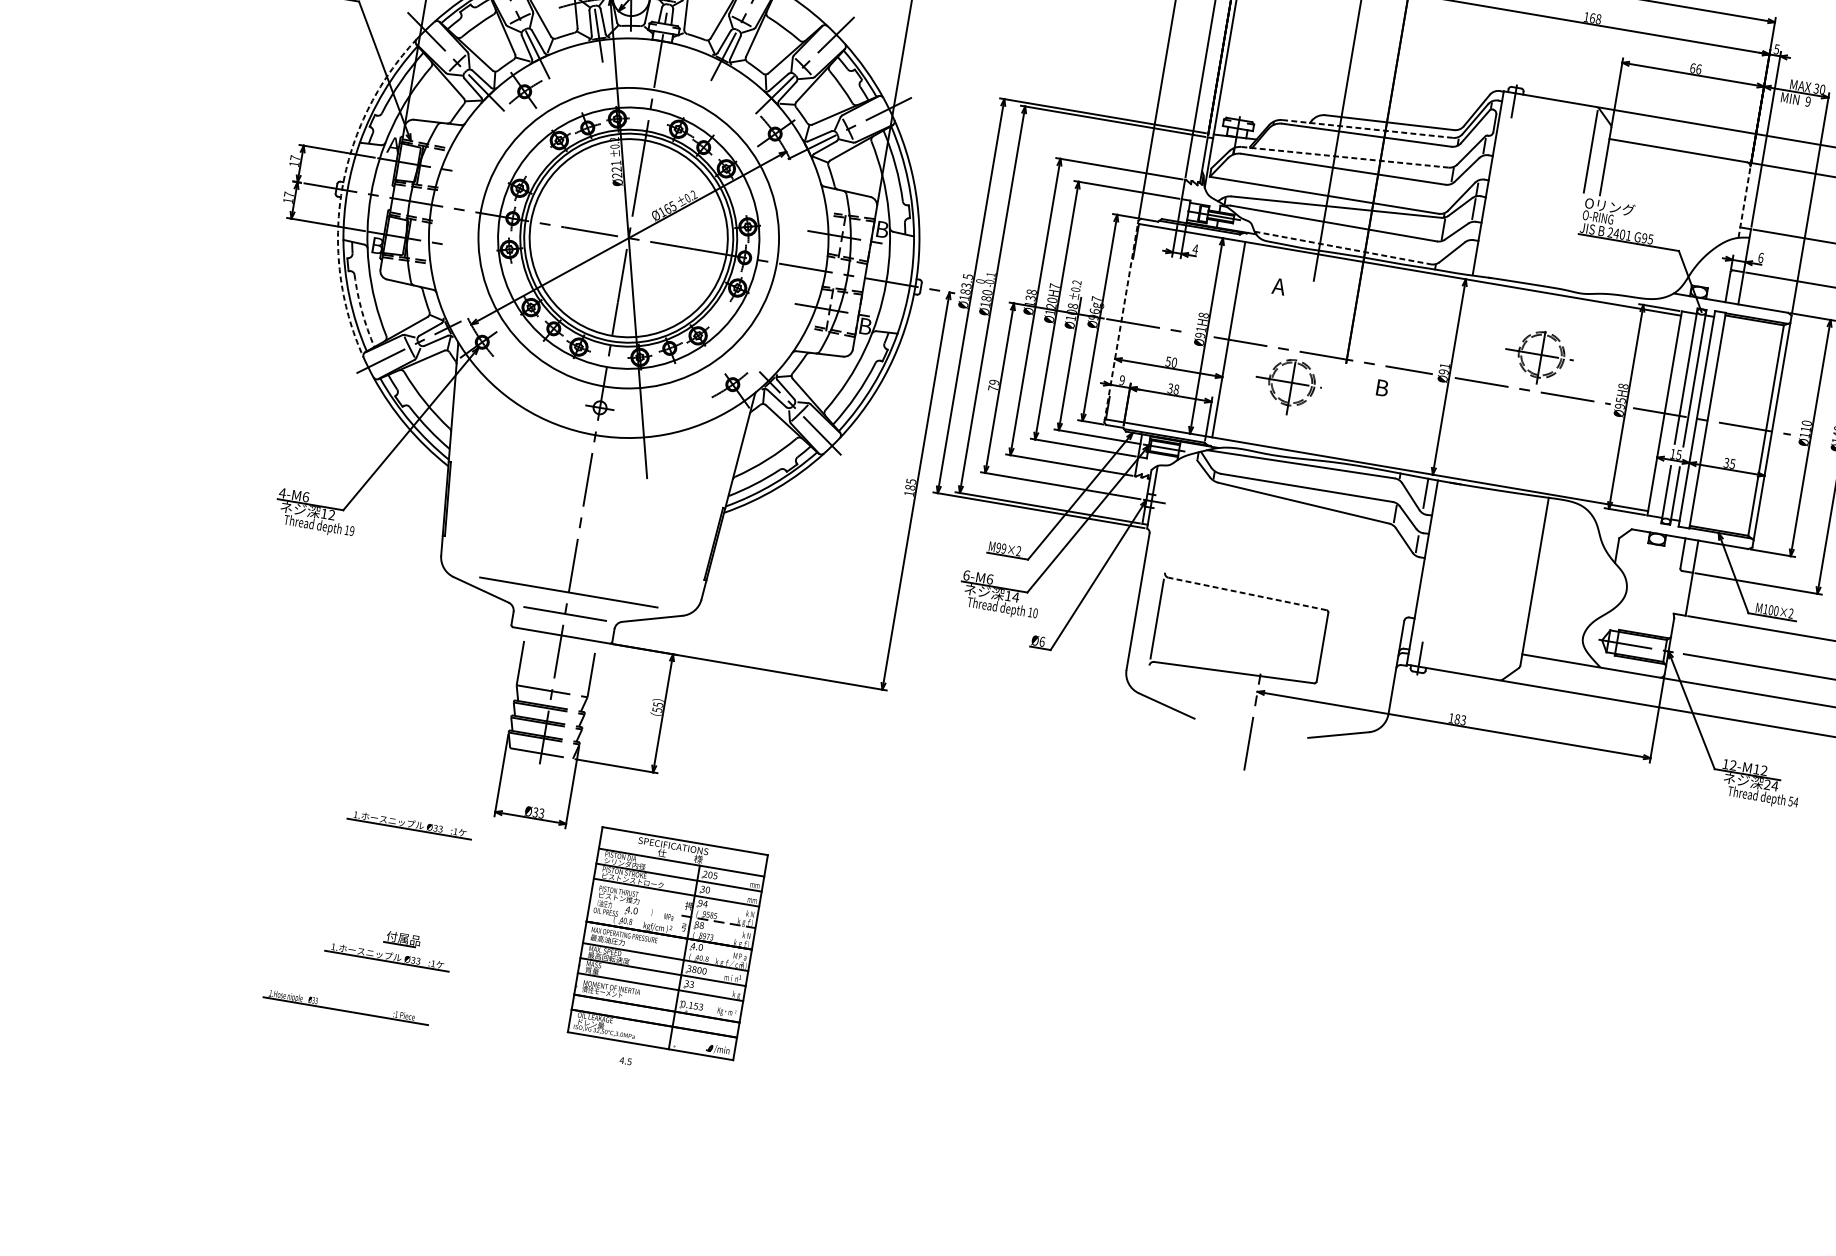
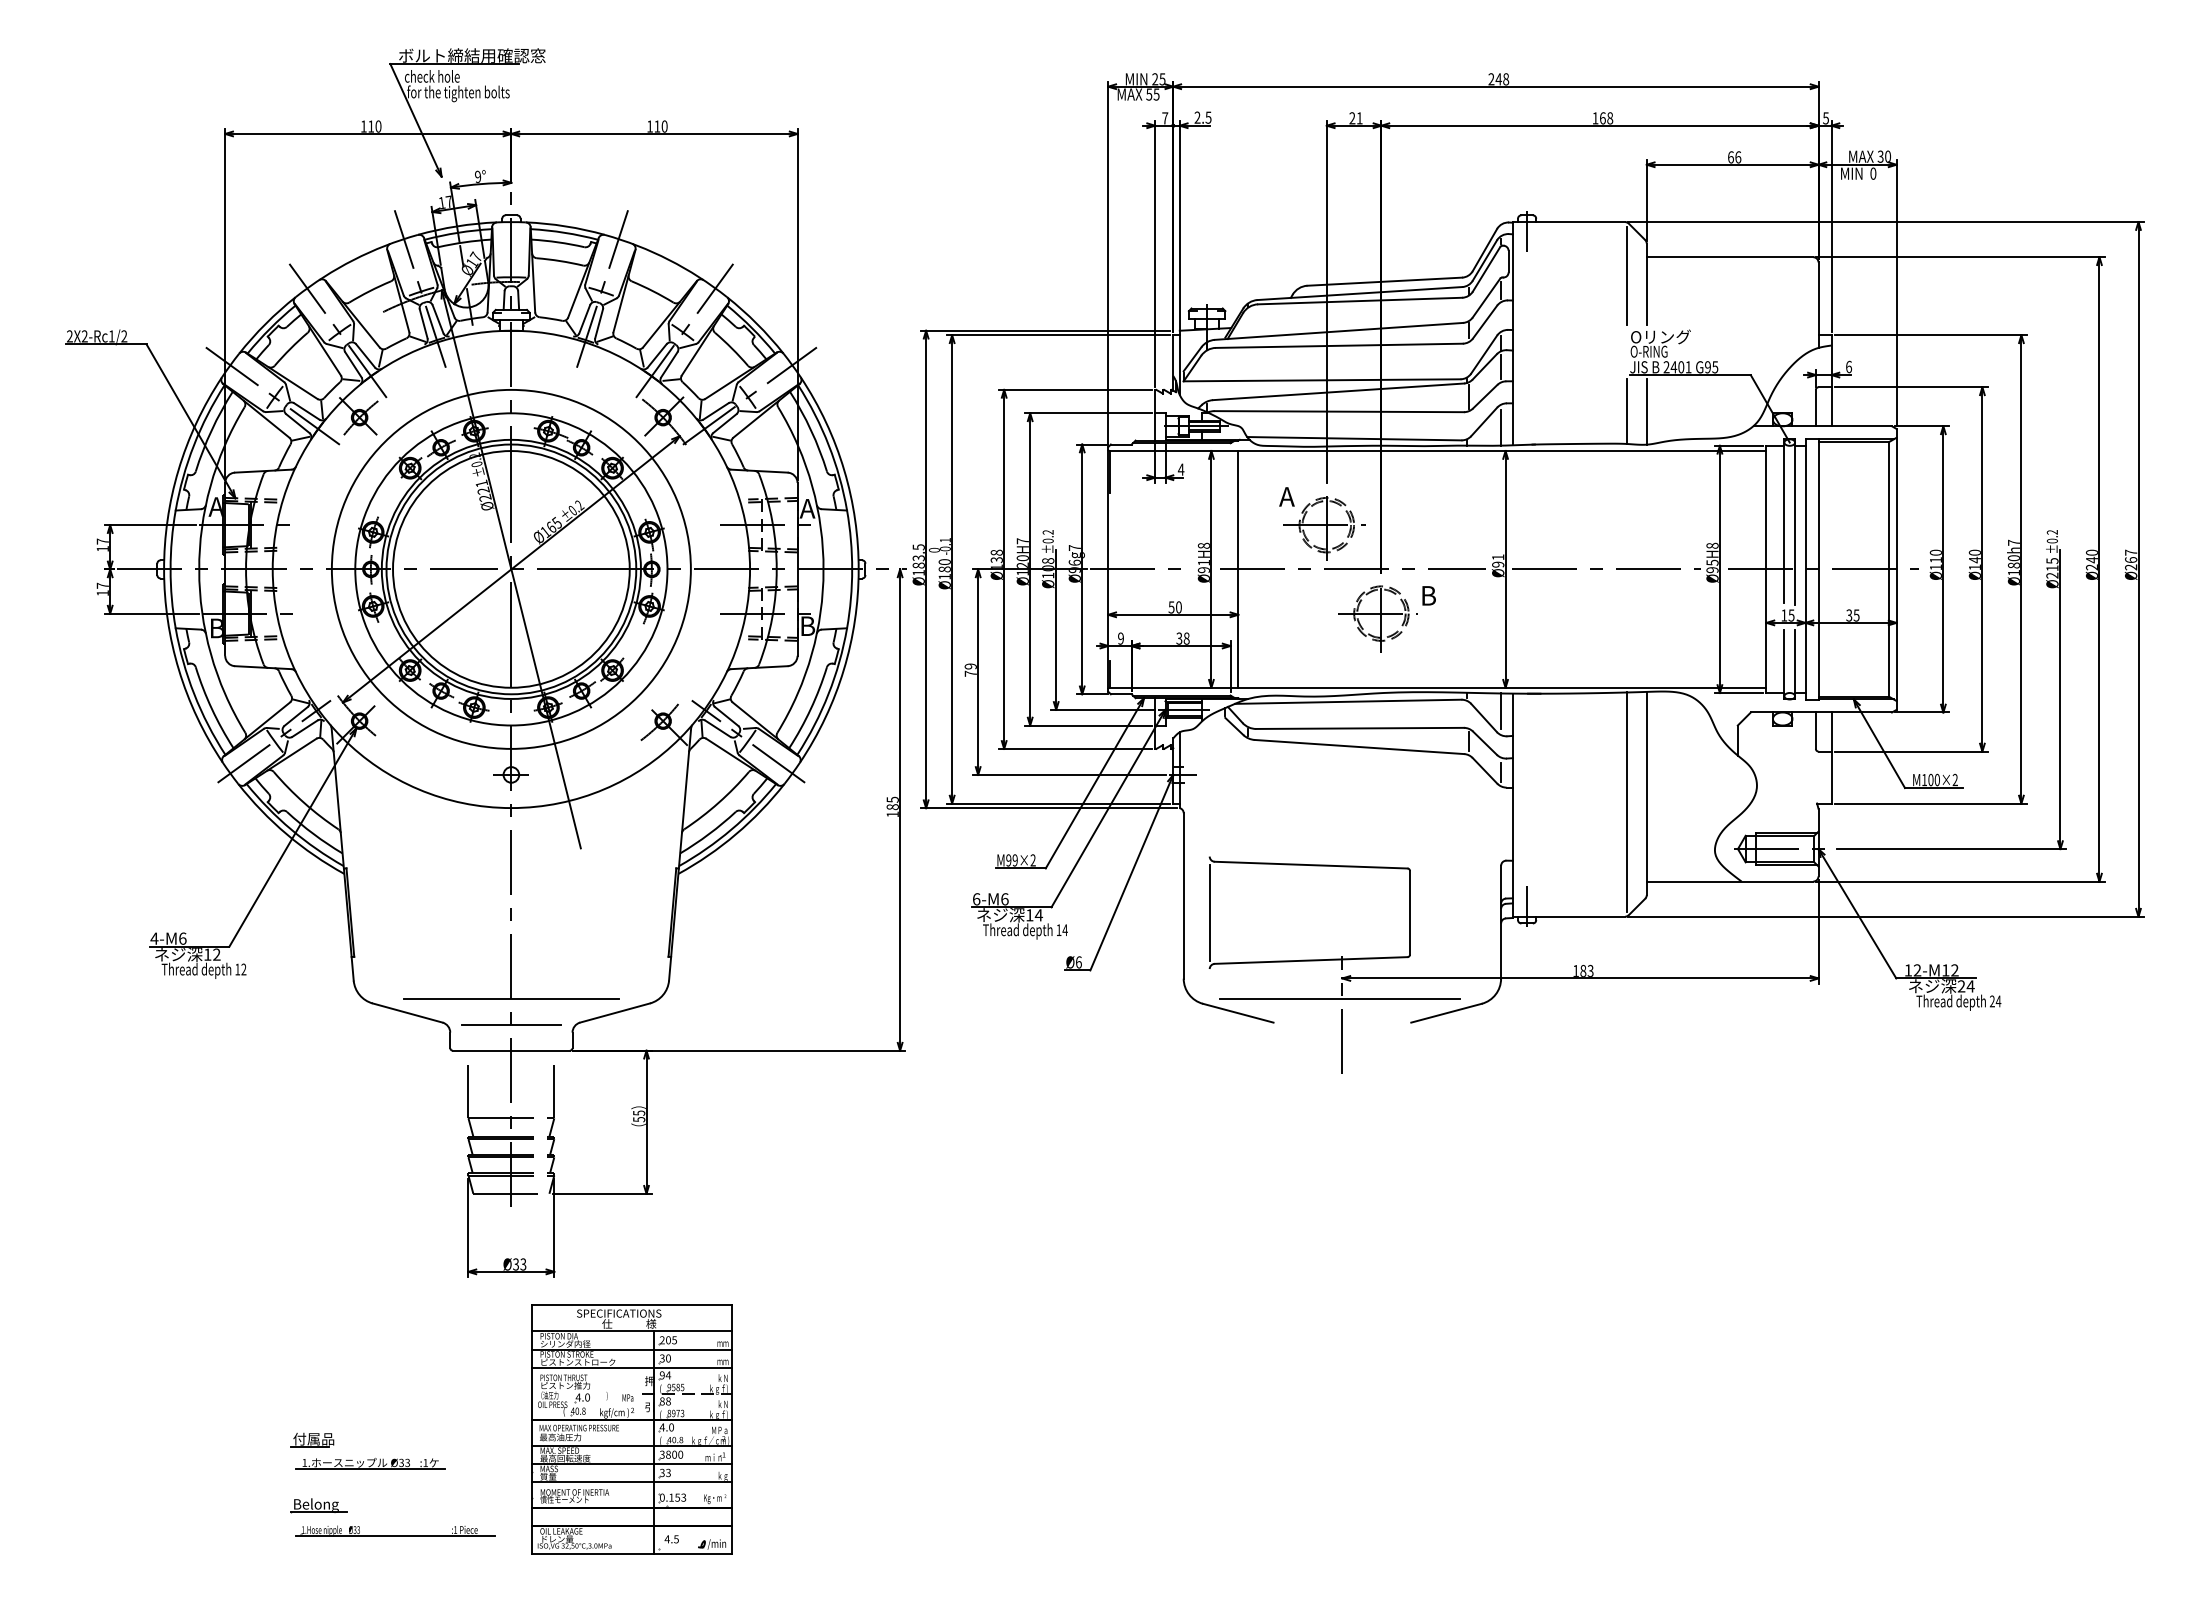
text: (1808, 101) -> (1873, 173), 9 -> 0
line: (1367, 128) -> (1359, 293), dashed -> solid
line: (1345, 157) -> (1339, 331), dashed -> solid
arc: (342, 190) -> (164, 570), dashed -> solid
line: (1744, 202) -> (1818, 305), dashed -> solid
text: (881, 229) -> (807, 508), B -> A
line: (1342, 247) -> (1354, 438), dashed -> solid
line: (1465, 259) -> (1501, 427), added
line: (1572, 263) -> (1627, 411), added
line: (1587, 266) -> (1646, 411), added
arc: (361, 311) -> (211, 709), dashed -> solid
line: (1121, 320) -> (1108, 568), dashed -> solid
part: (1539, 357) -> (1324, 528), moved
part: (1288, 386) -> (1377, 618), moved
text: (351, 531) -> (243, 969), 19 -> 12
line: (1517, 586) -> (1627, 802), added
line: (1246, 594) -> (1310, 865), dashed -> solid
text: (1034, 613) -> (1064, 930), 10 -> 14
line: (1253, 708) -> (1340, 998), added
text: (1790, 801) -> (1991, 1001), 54 -> 24
part: (409, 824) -> (370, 1303), removed
part: (402, 938) -> (312, 1439), moved
part: (667, 943) -> (631, 1429), moved
part: (338, 983) -> (318, 1505), added
part: (346, 1006) -> (395, 1530), moved

